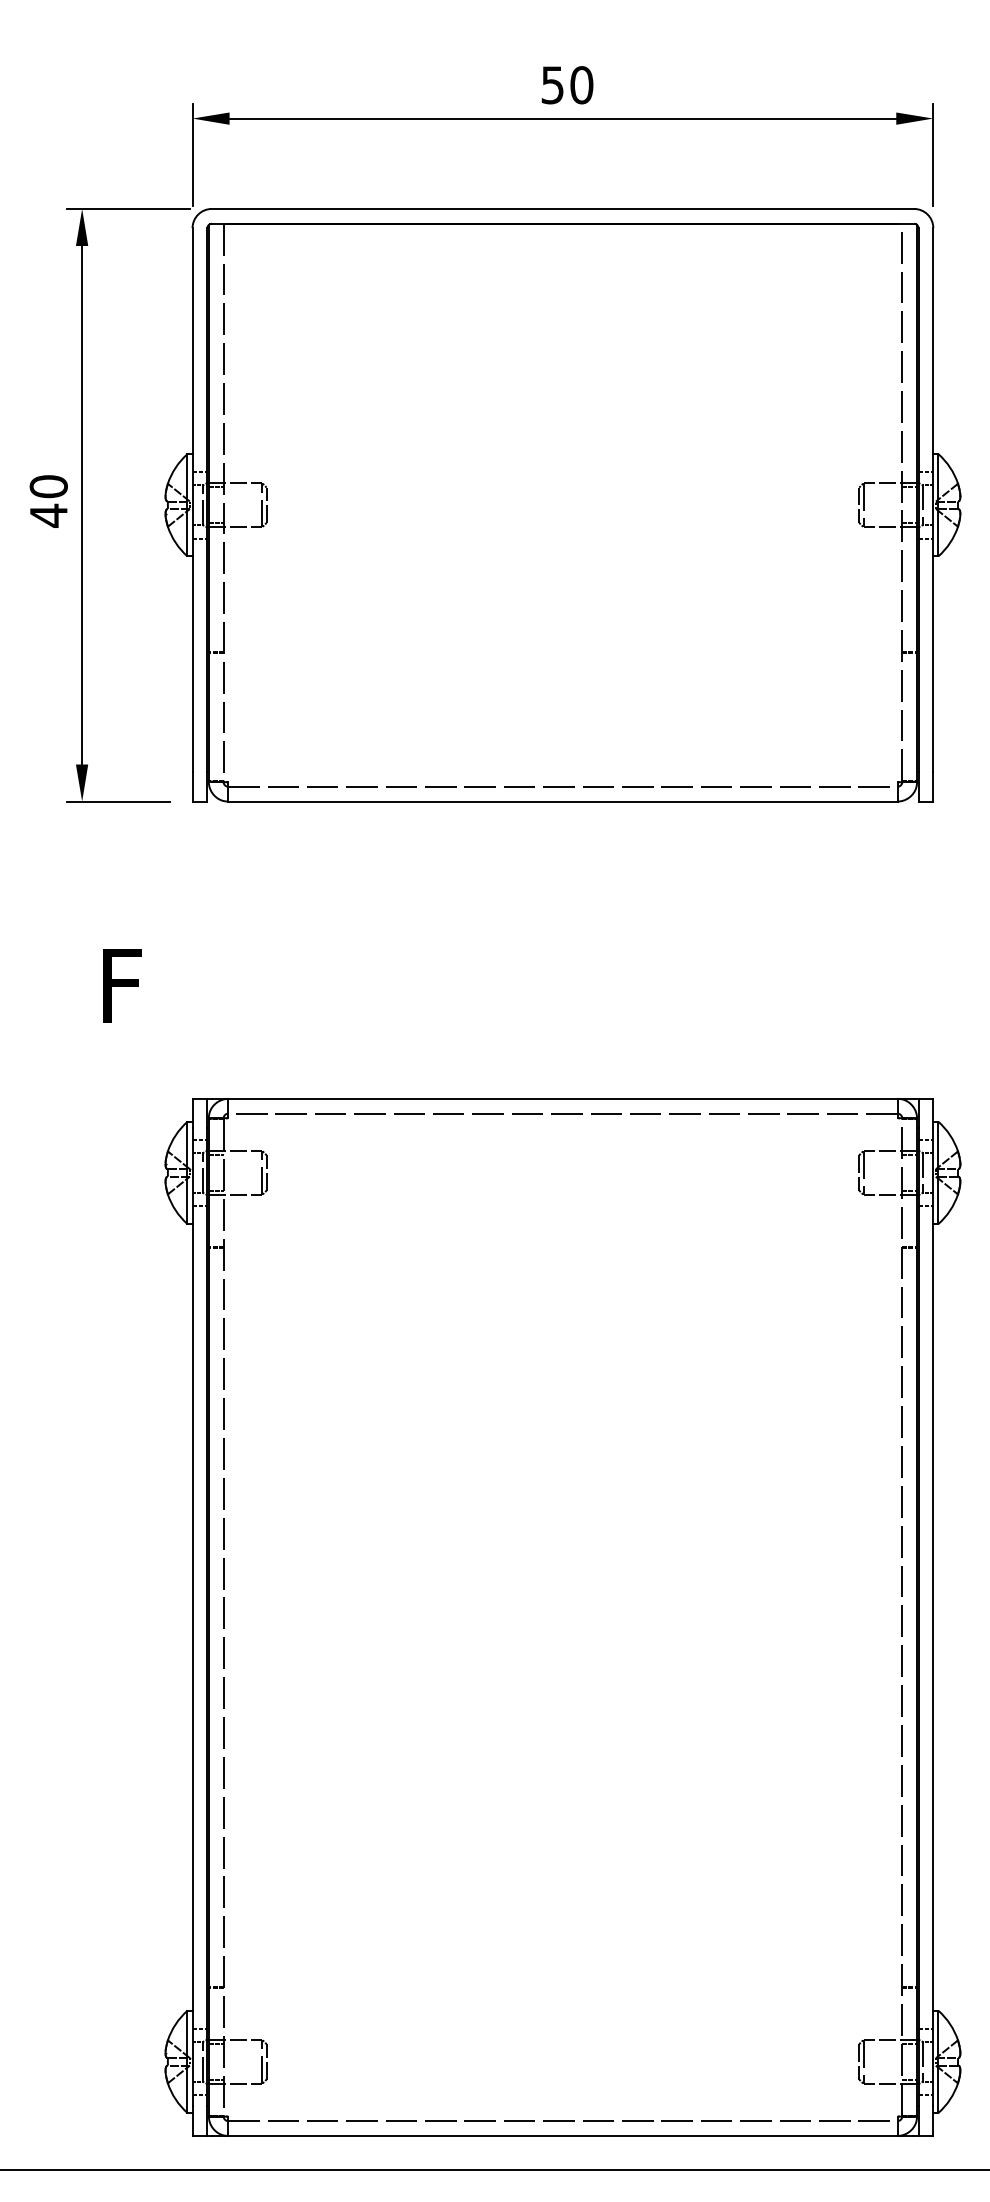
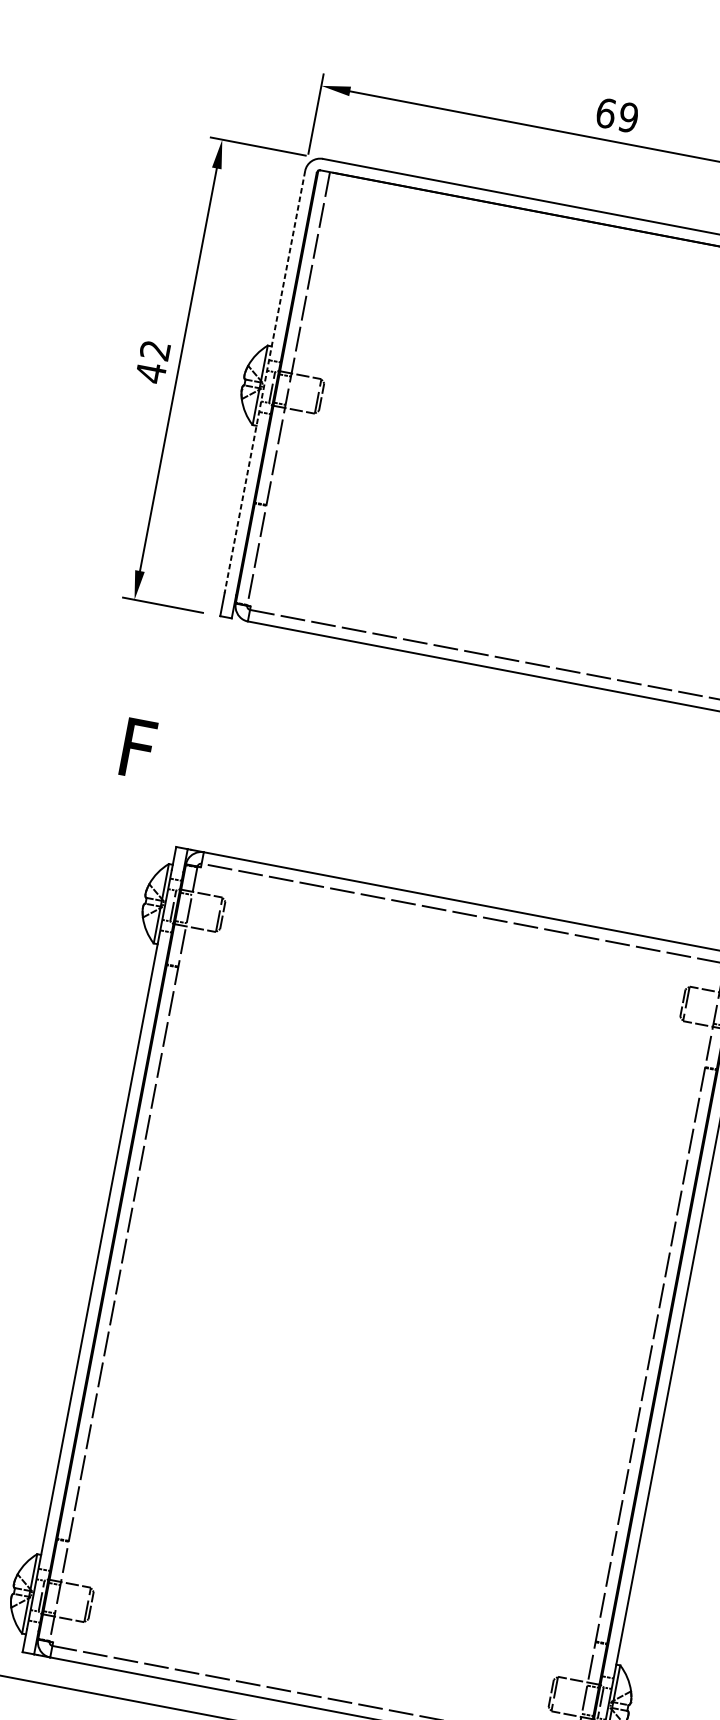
text: (567, 85) -> (617, 115), 50 -> 69
text: (48, 486) -> (155, 350), 40 -> 42
line: (192, 500) -> (264, 382), solid -> dashed

